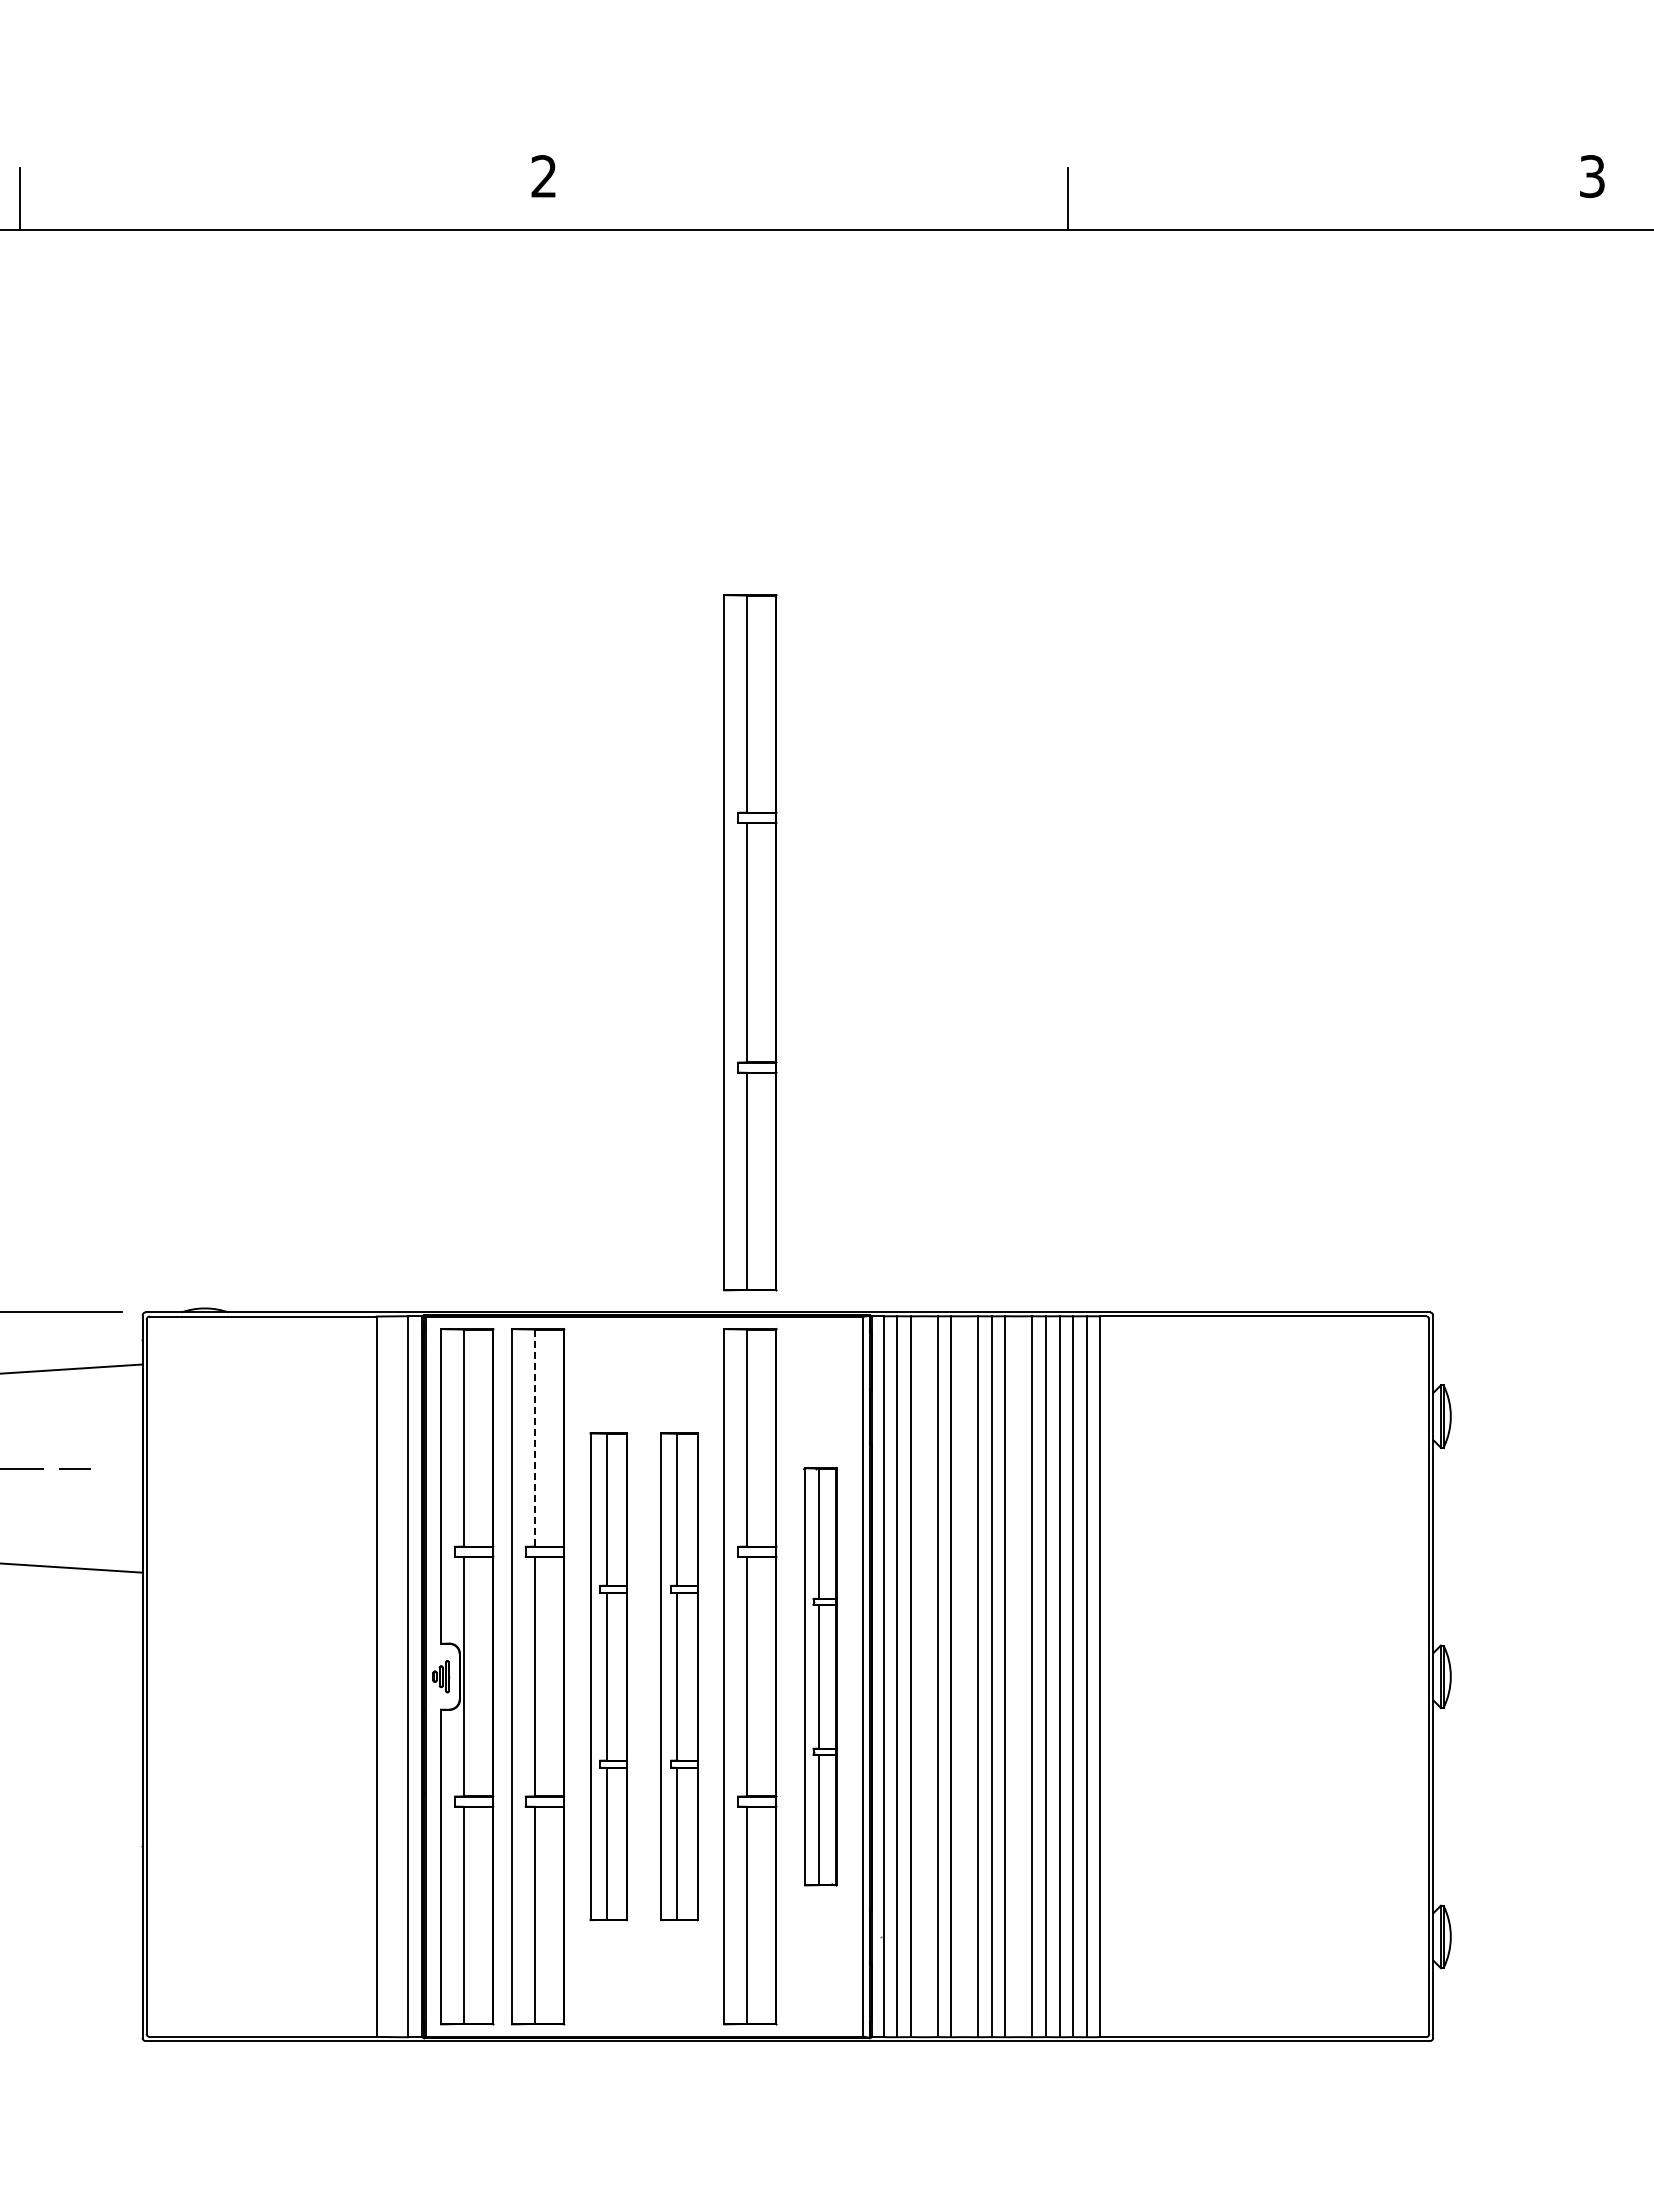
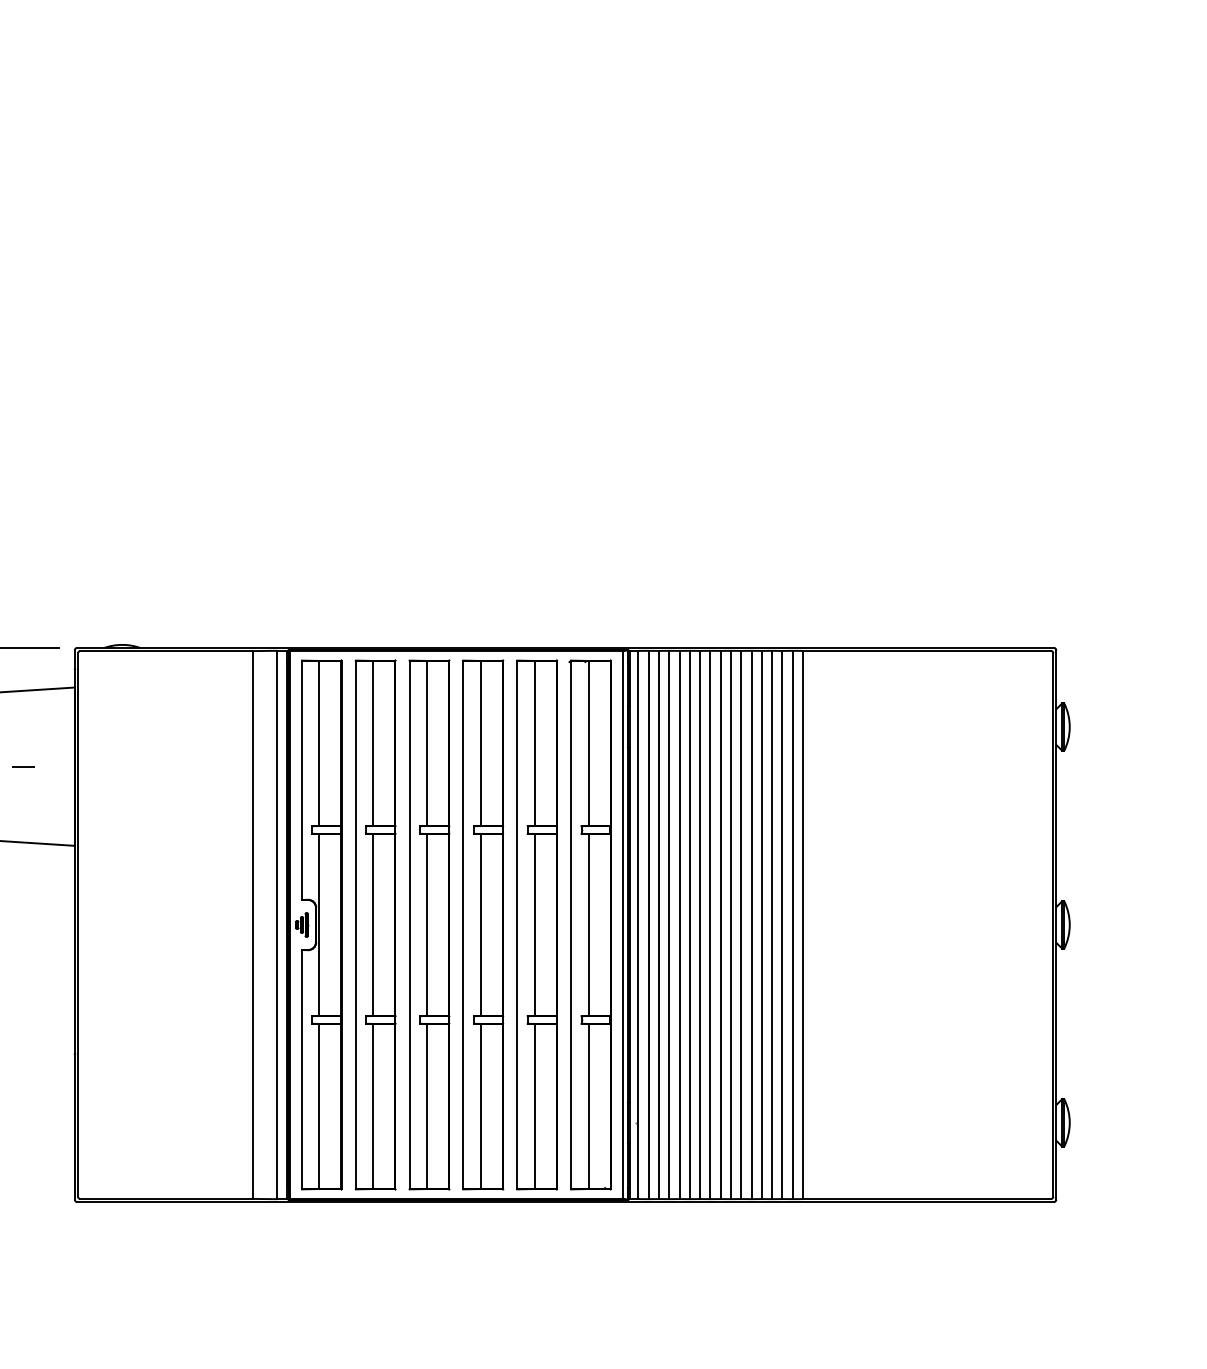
part: (750, 942) -> (537, 366), removed
line: (534, 1438) -> (372, 743), dashed -> solid
part: (608, 1676) -> (429, 924), size x1.43
part: (679, 1676) -> (483, 924), size x1.43
part: (820, 1676) -> (590, 924), size x1.67
line: (924, 1676) -> (669, 924), added
line: (964, 1676) -> (699, 924), added
line: (1018, 1676) -> (740, 924), added

